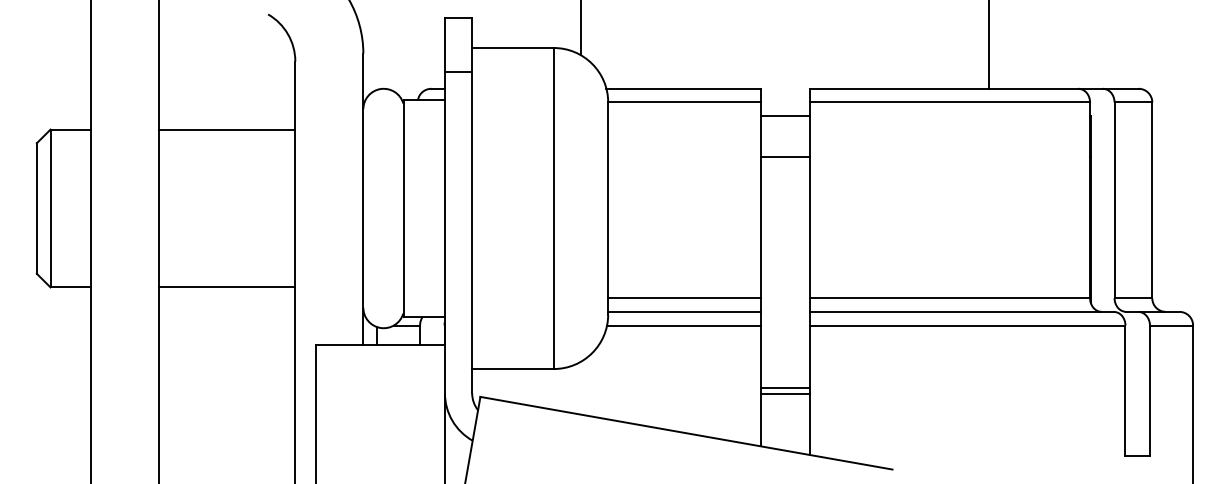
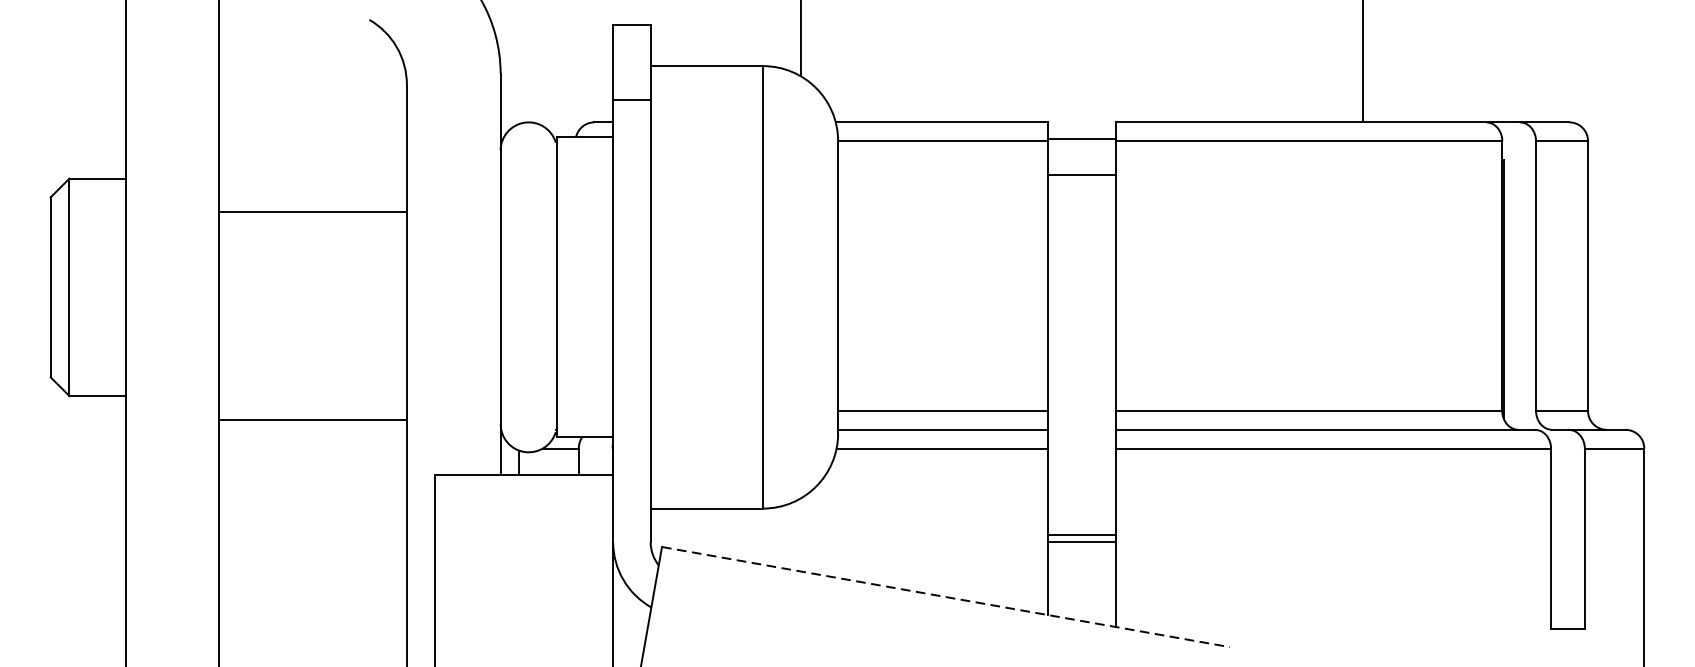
line: (784, 116) -> (1081, 139), moved
line: (227, 129) -> (313, 211), moved
line: (784, 156) -> (1081, 174), moved
line: (227, 287) -> (313, 419), moved
line: (686, 433) -> (946, 597), solid -> dashed

